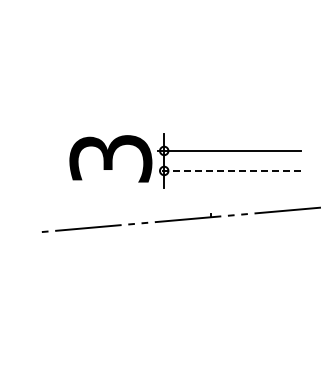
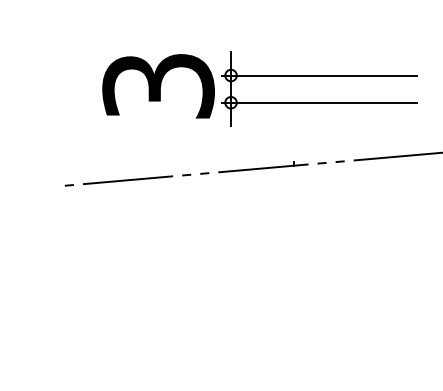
line: (229, 170) -> (319, 102), dashed -> solid

